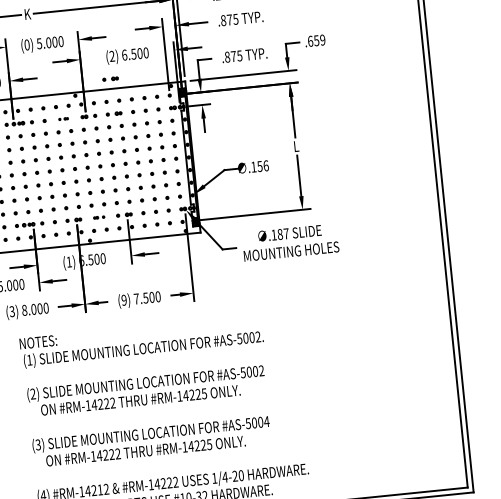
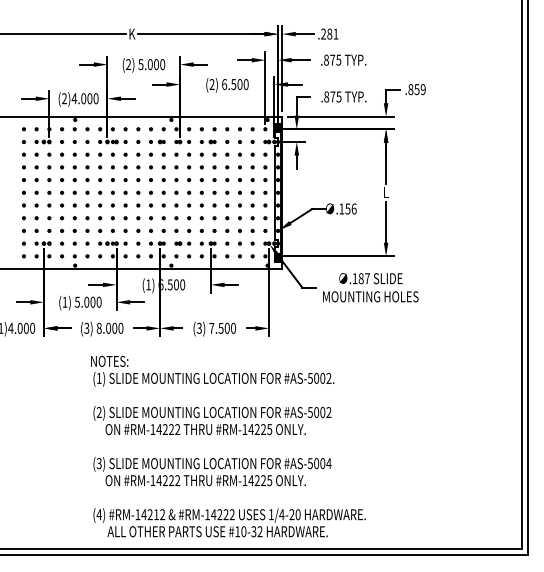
text: (310, 41) -> (410, 89), .659 -> .859
text: (27, 44) -> (128, 64), (0) -> (2)
part: (109, 78) -> (207, 106), removed
part: (63, 118) -> (157, 141), size x1.67
part: (98, 217) -> (182, 243), size x1.43
text: (123, 300) -> (198, 328), (9) -> (3)

